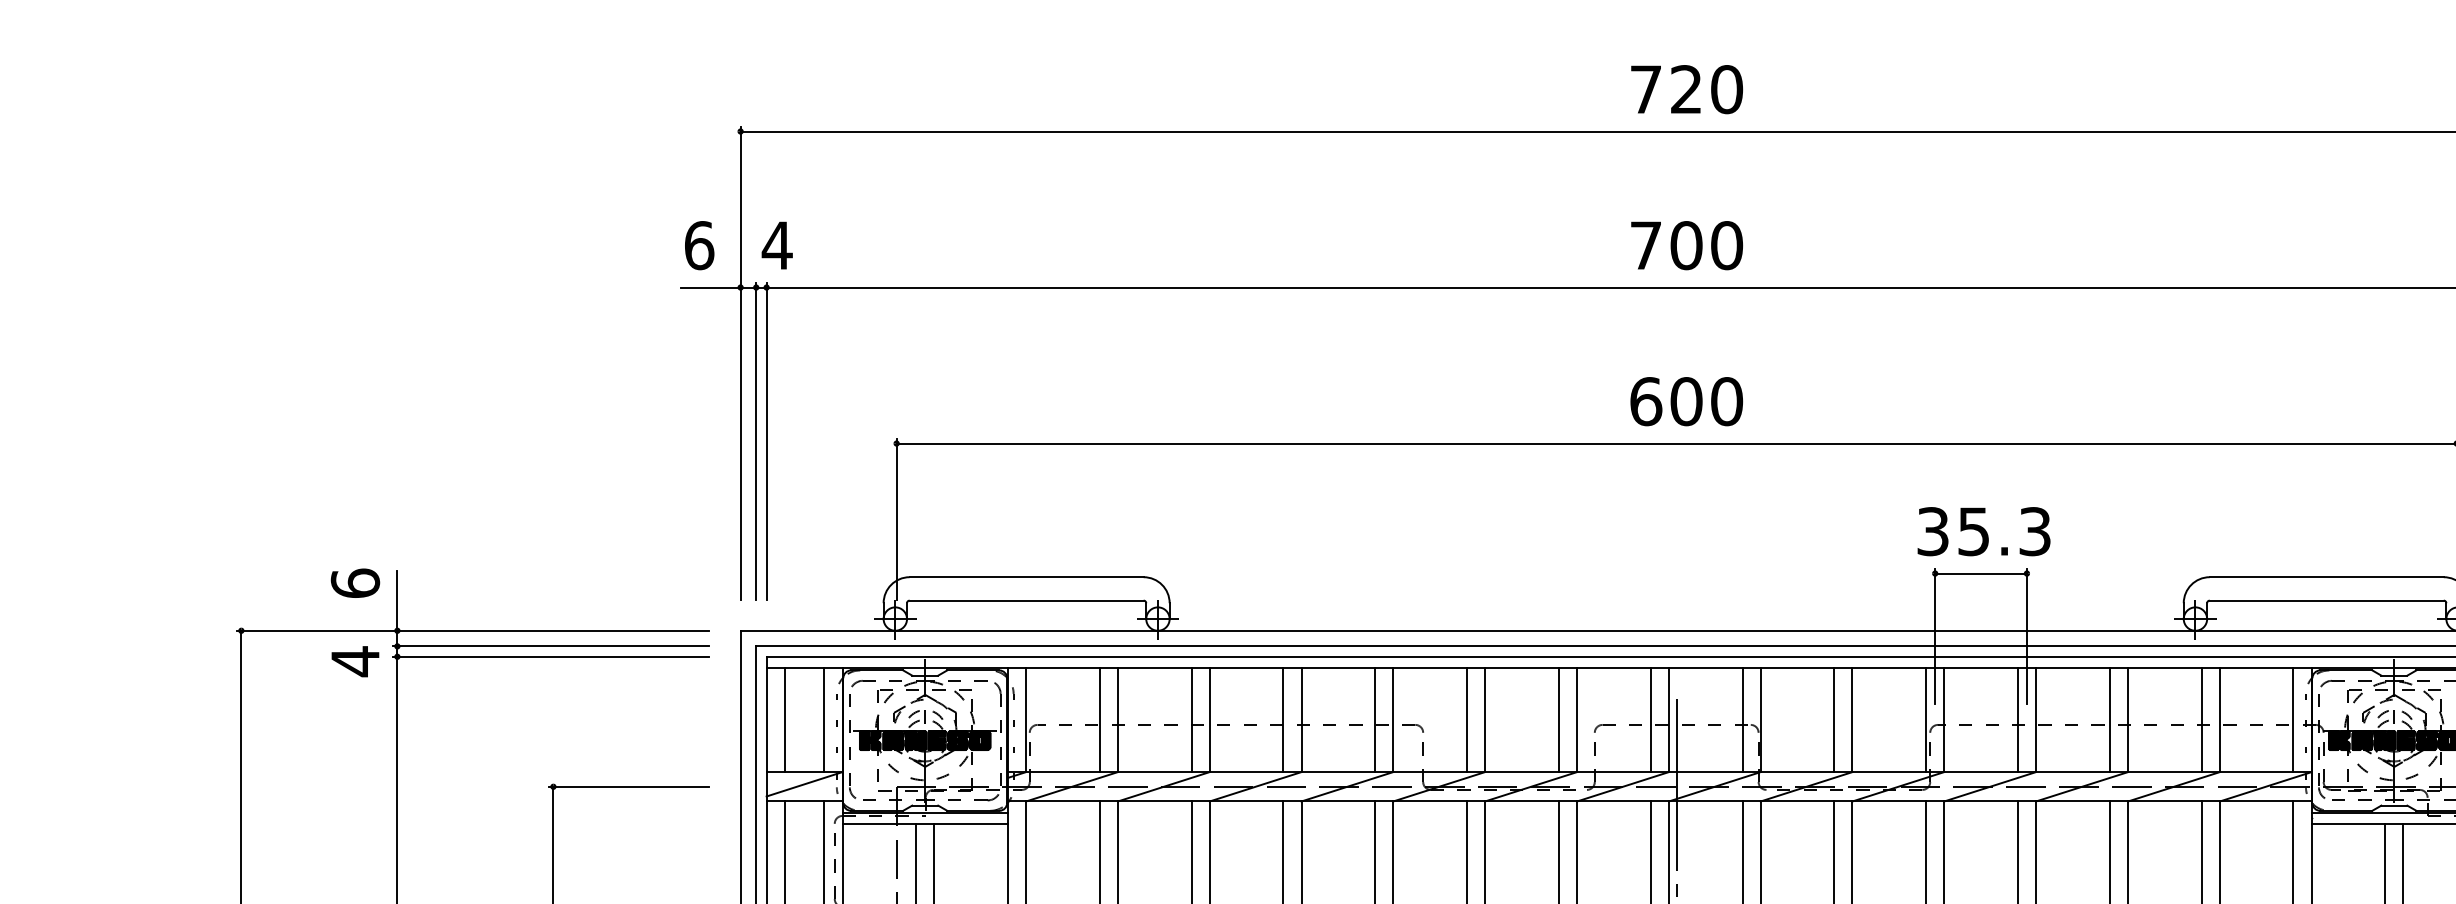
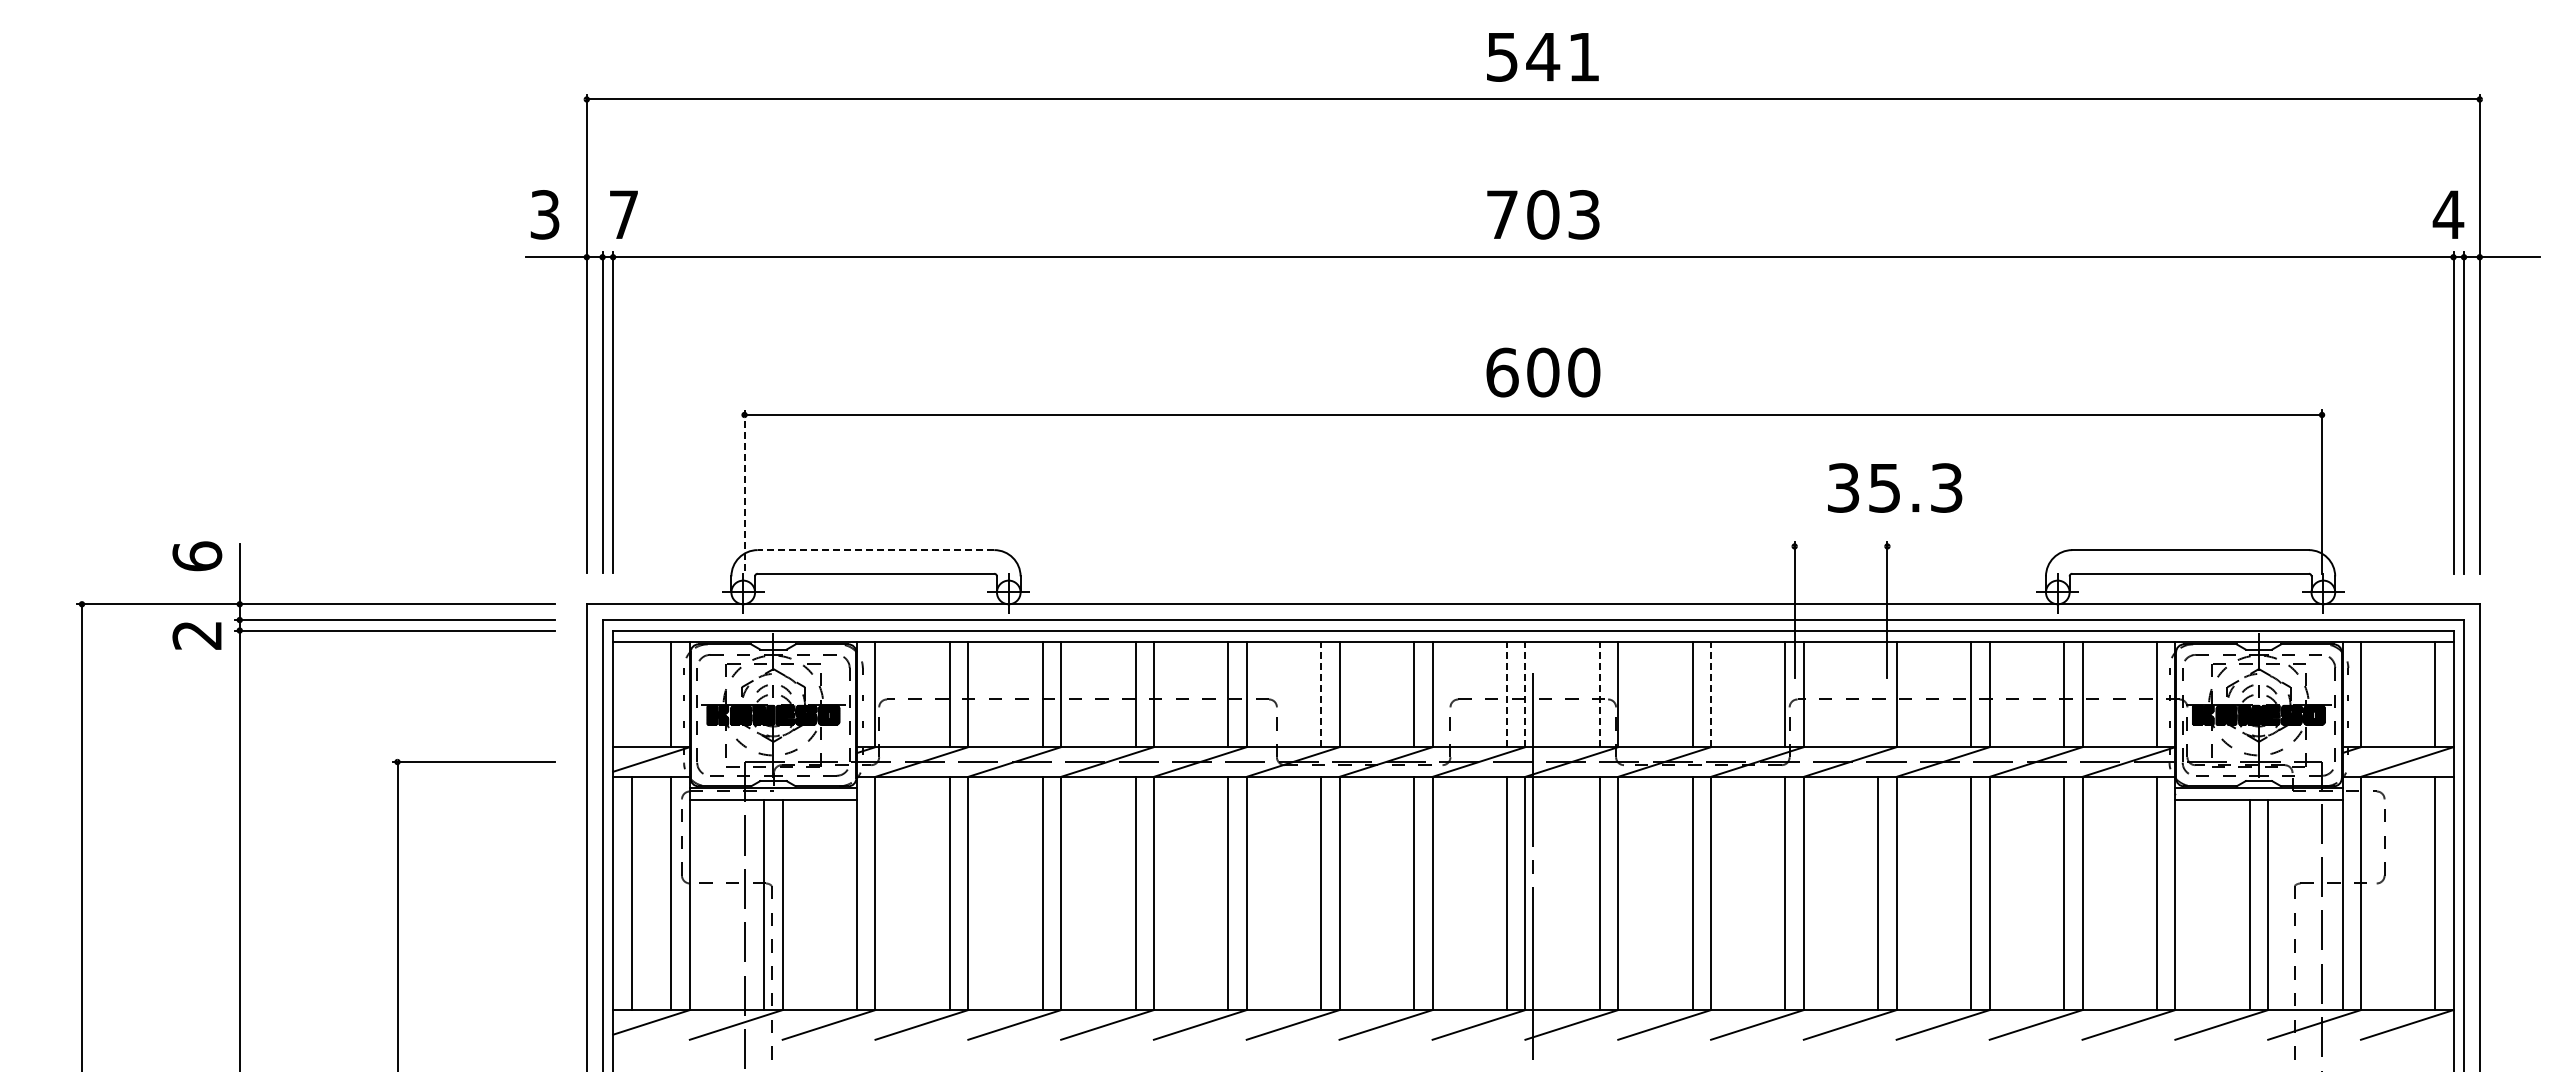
text: (1686, 89) -> (1543, 56), 720 -> 541
text: (699, 245) -> (545, 214), 6 -> 3
text: (776, 245) -> (623, 214), 4 -> 7
text: (1727, 245) -> (1584, 214), 700 -> 703
line: (896, 520) -> (744, 492), solid -> dashed
text: (1984, 531) -> (1895, 487), moved
line: (1980, 573) -> (1840, 546), removed
line: (1026, 577) -> (875, 550), solid -> dashed
text: (354, 661) -> (196, 635), 4 -> 2
line: (784, 720) -> (631, 694), removed
line: (1467, 720) -> (1321, 694), solid -> dashed
line: (1651, 720) -> (1507, 694), solid -> dashed
line: (1668, 720) -> (1525, 694), solid -> dashed
line: (1742, 720) -> (1599, 694), solid -> dashed
line: (1852, 720) -> (1711, 694), solid -> dashed
line: (2018, 720) -> (1878, 694), removed

